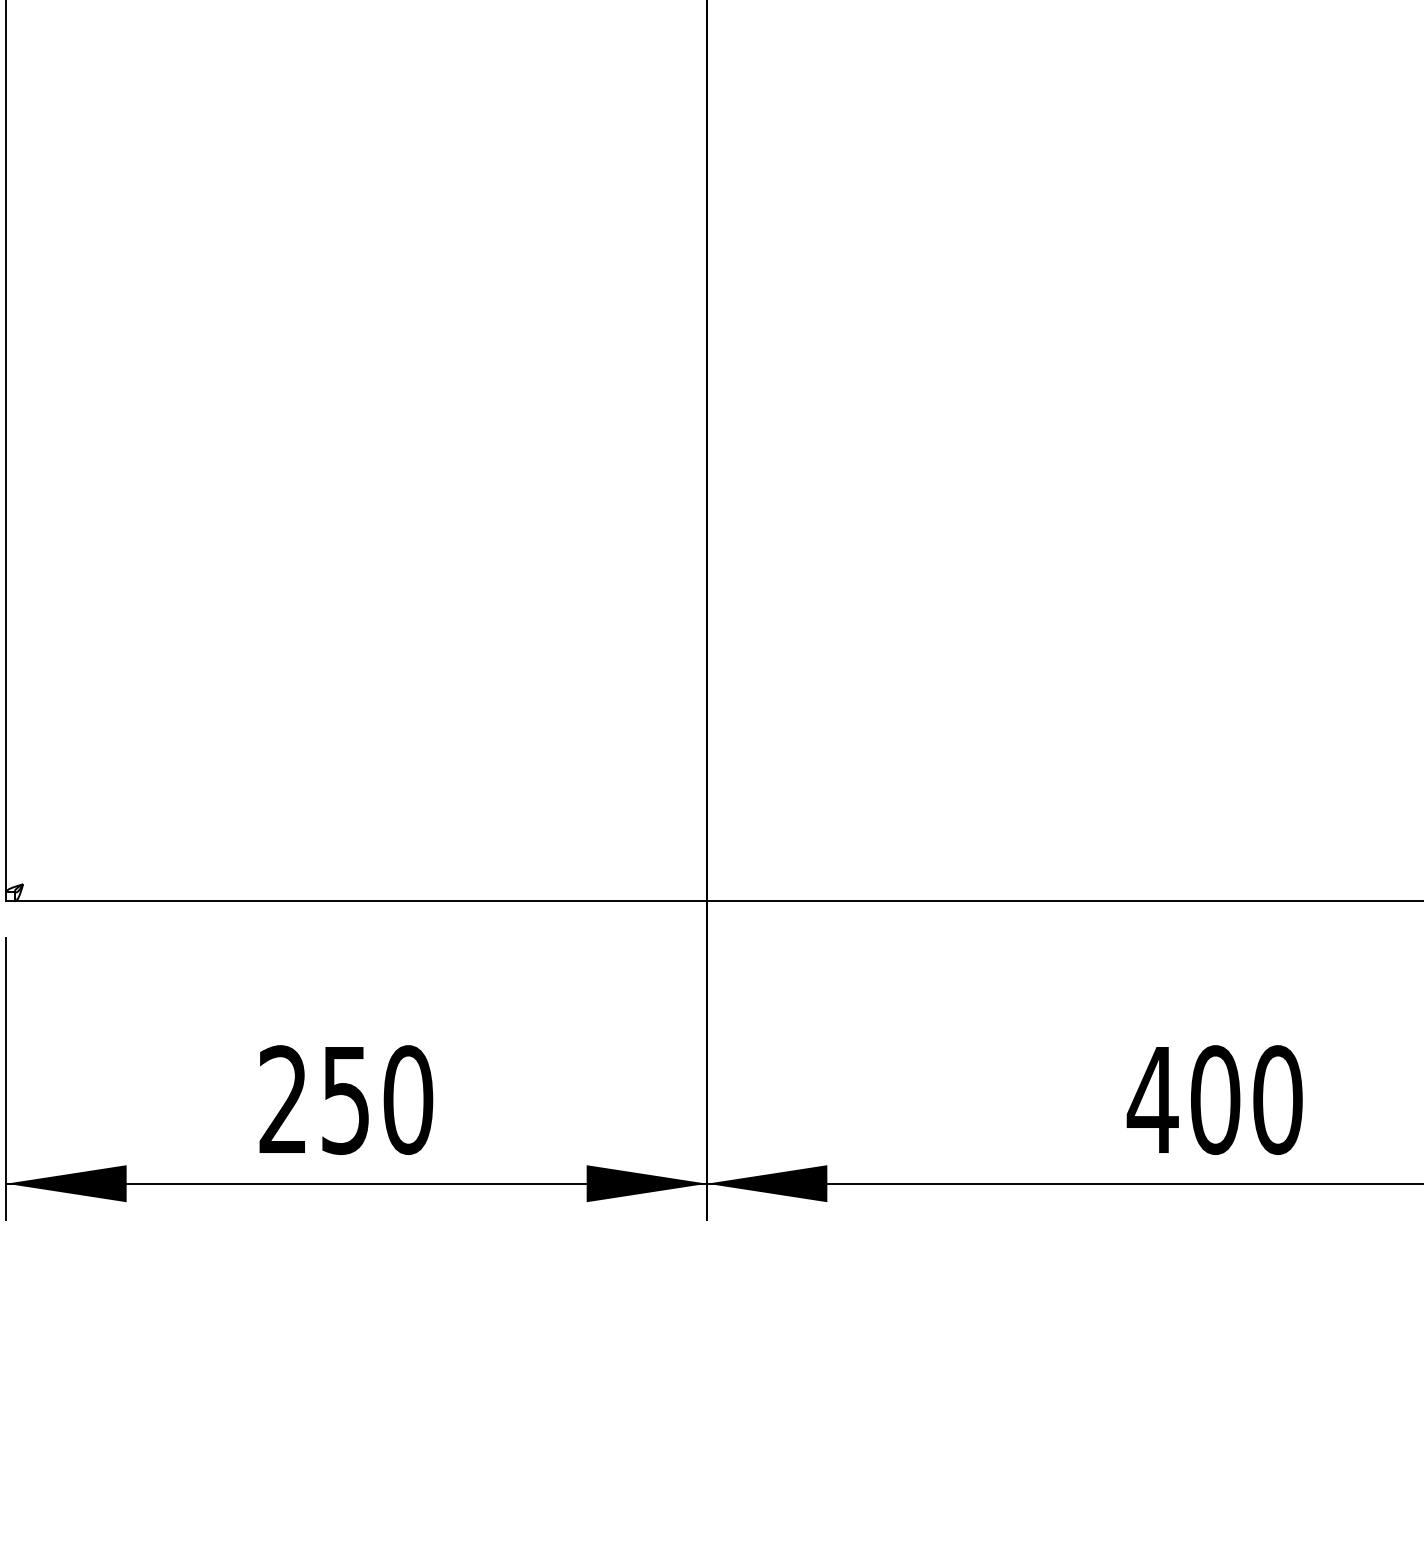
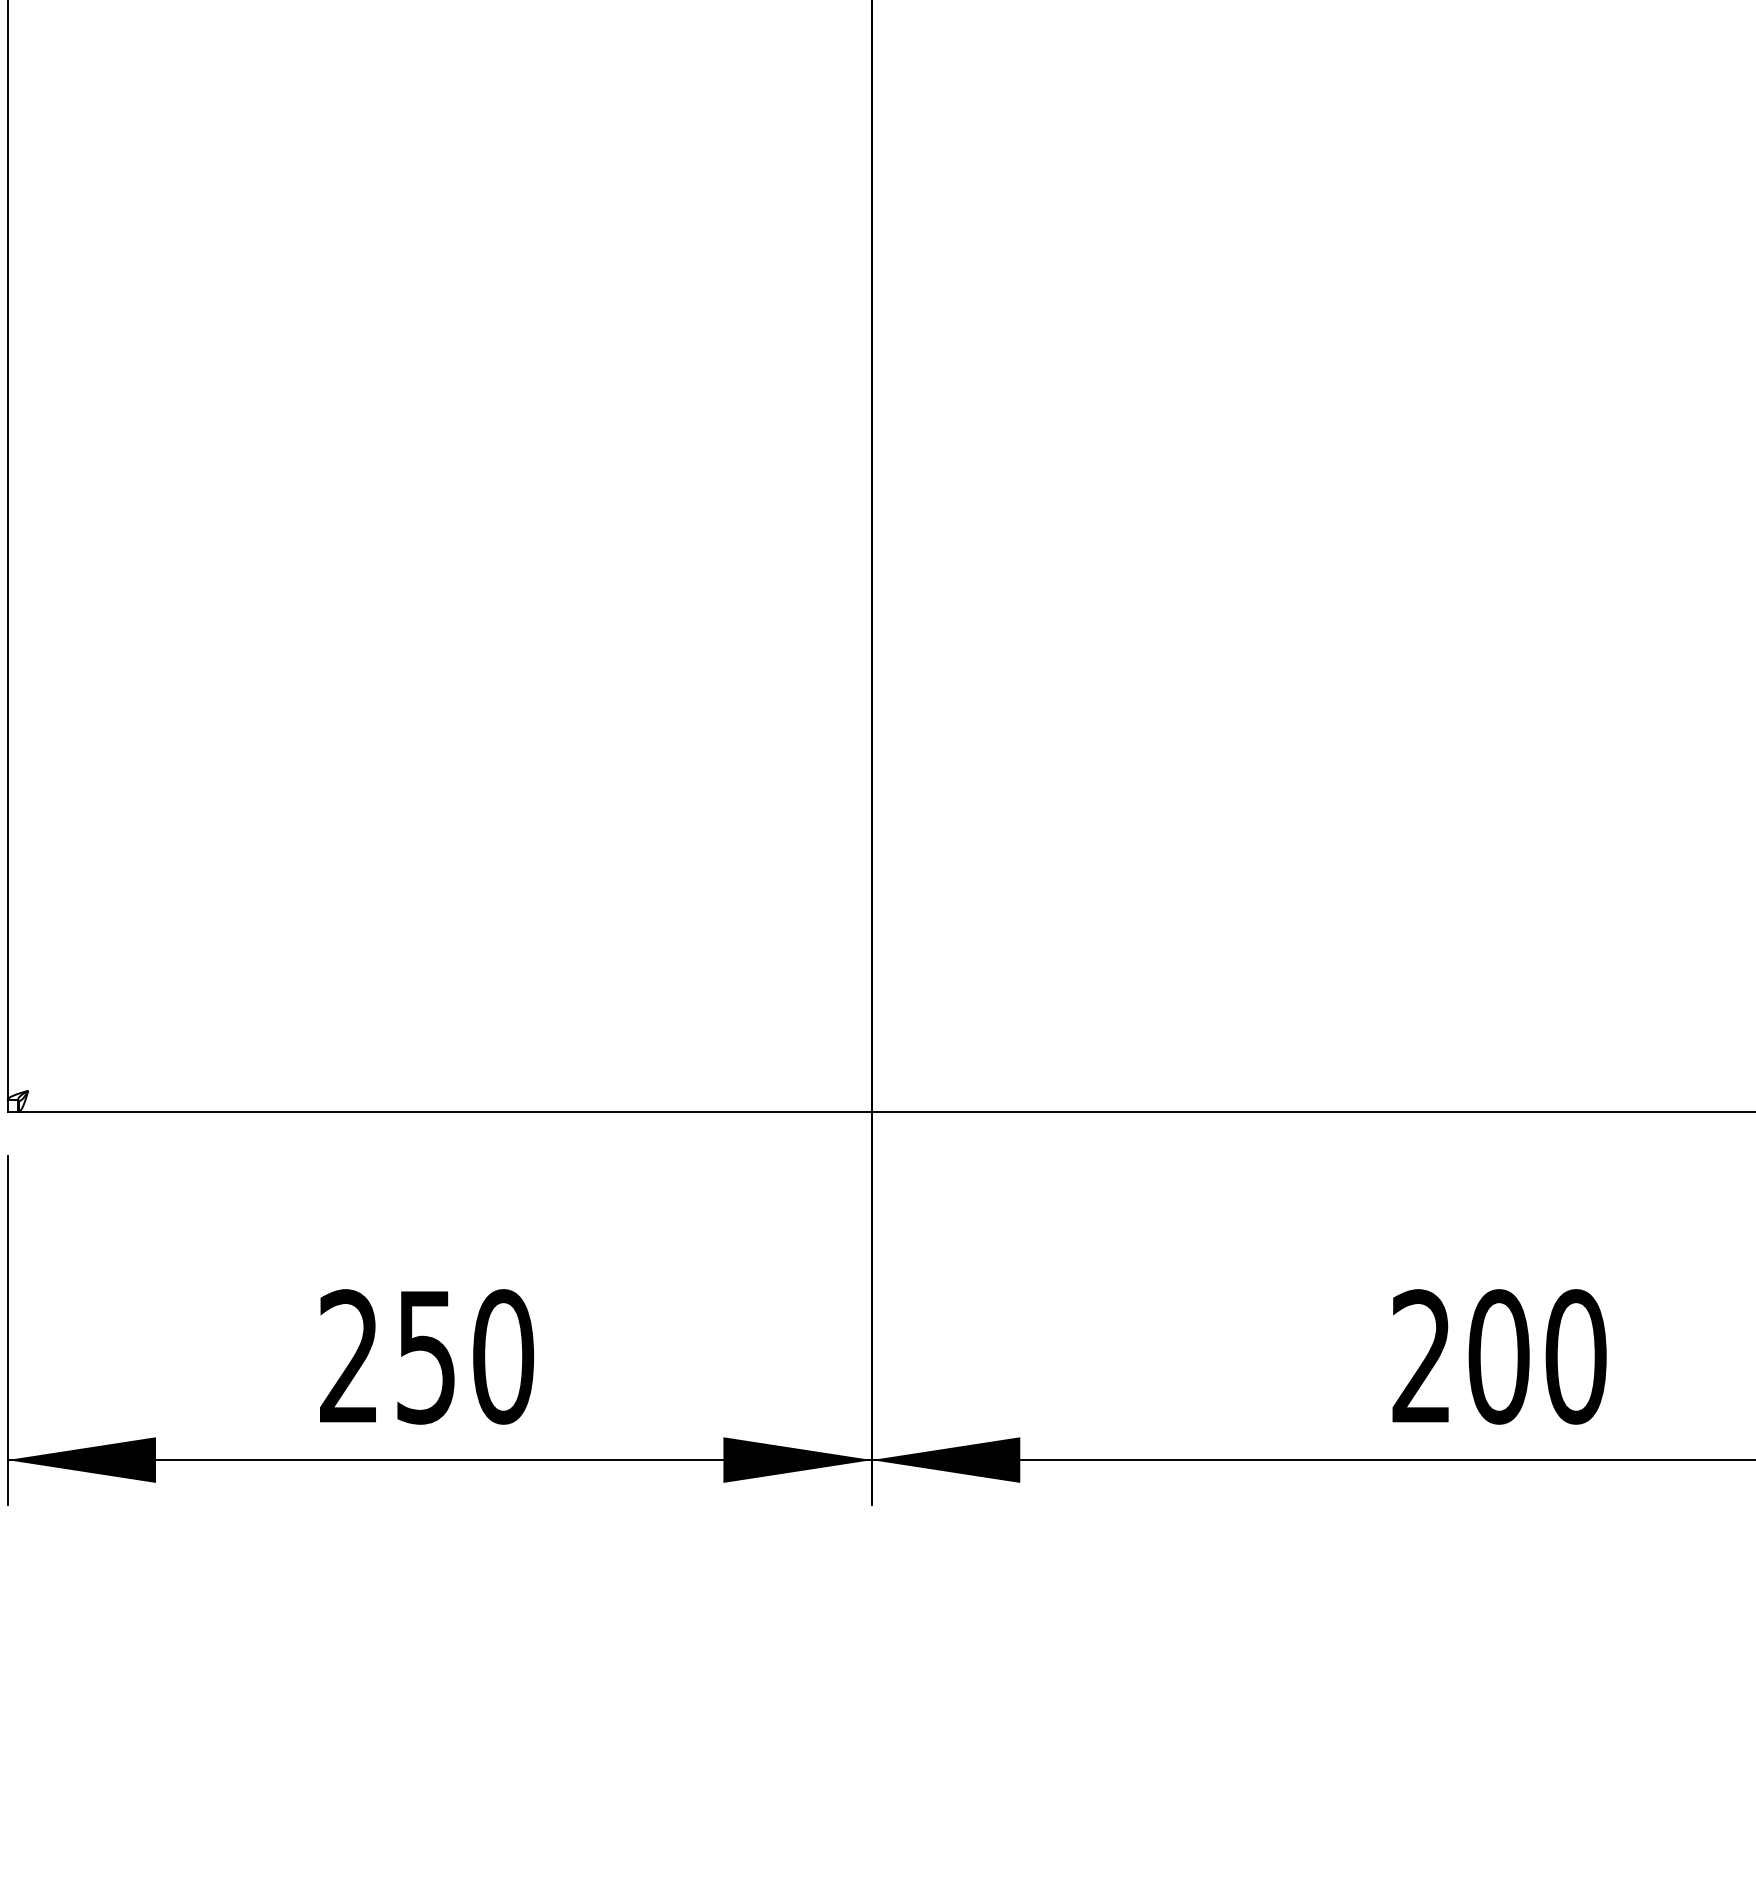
text: (1152, 1098) -> (1421, 1355), 400 -> 200

